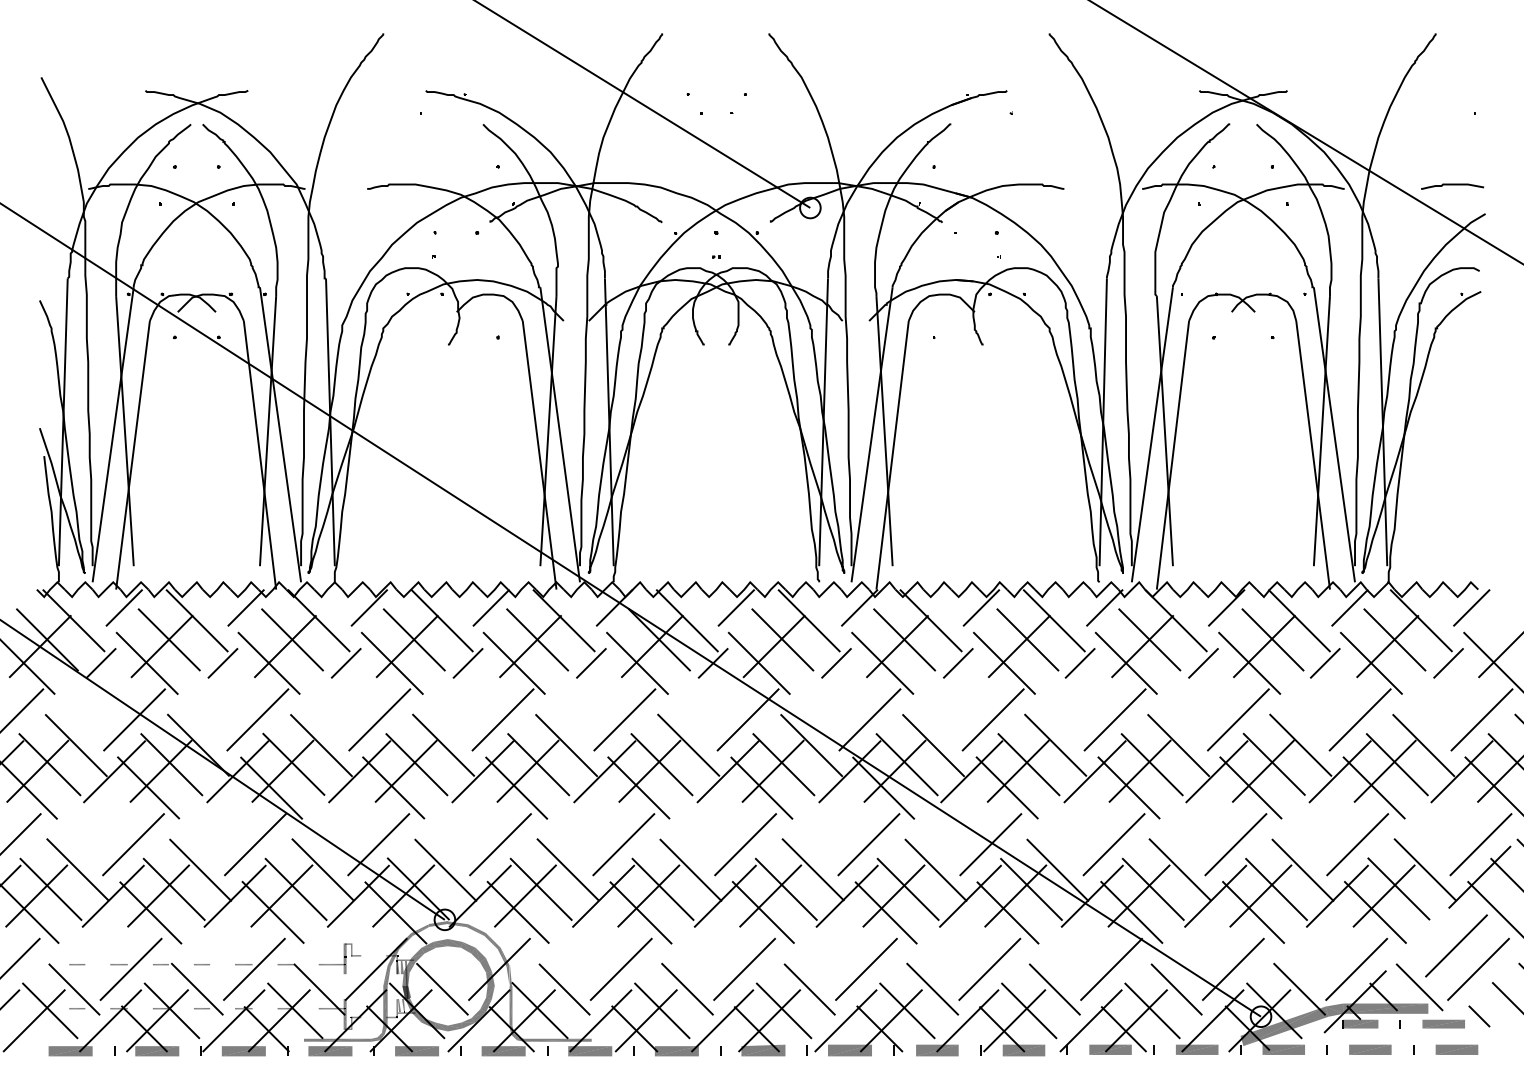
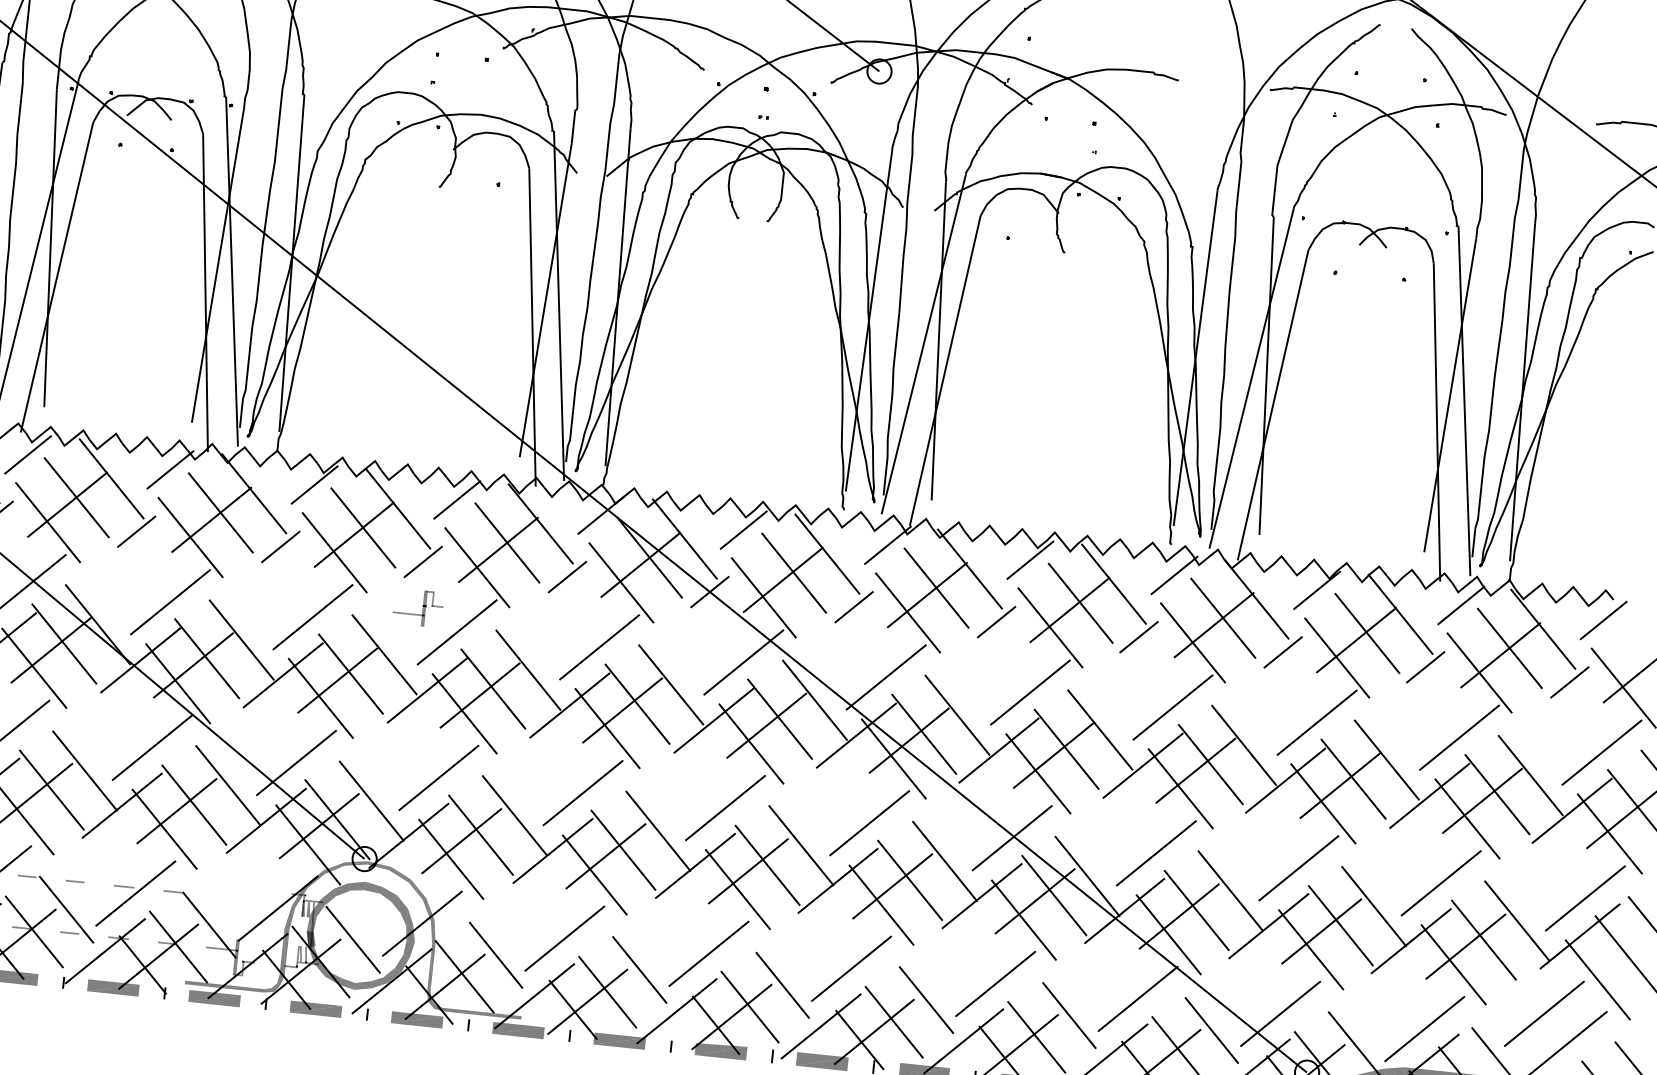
part: (339, 958) -> (417, 607), moved

